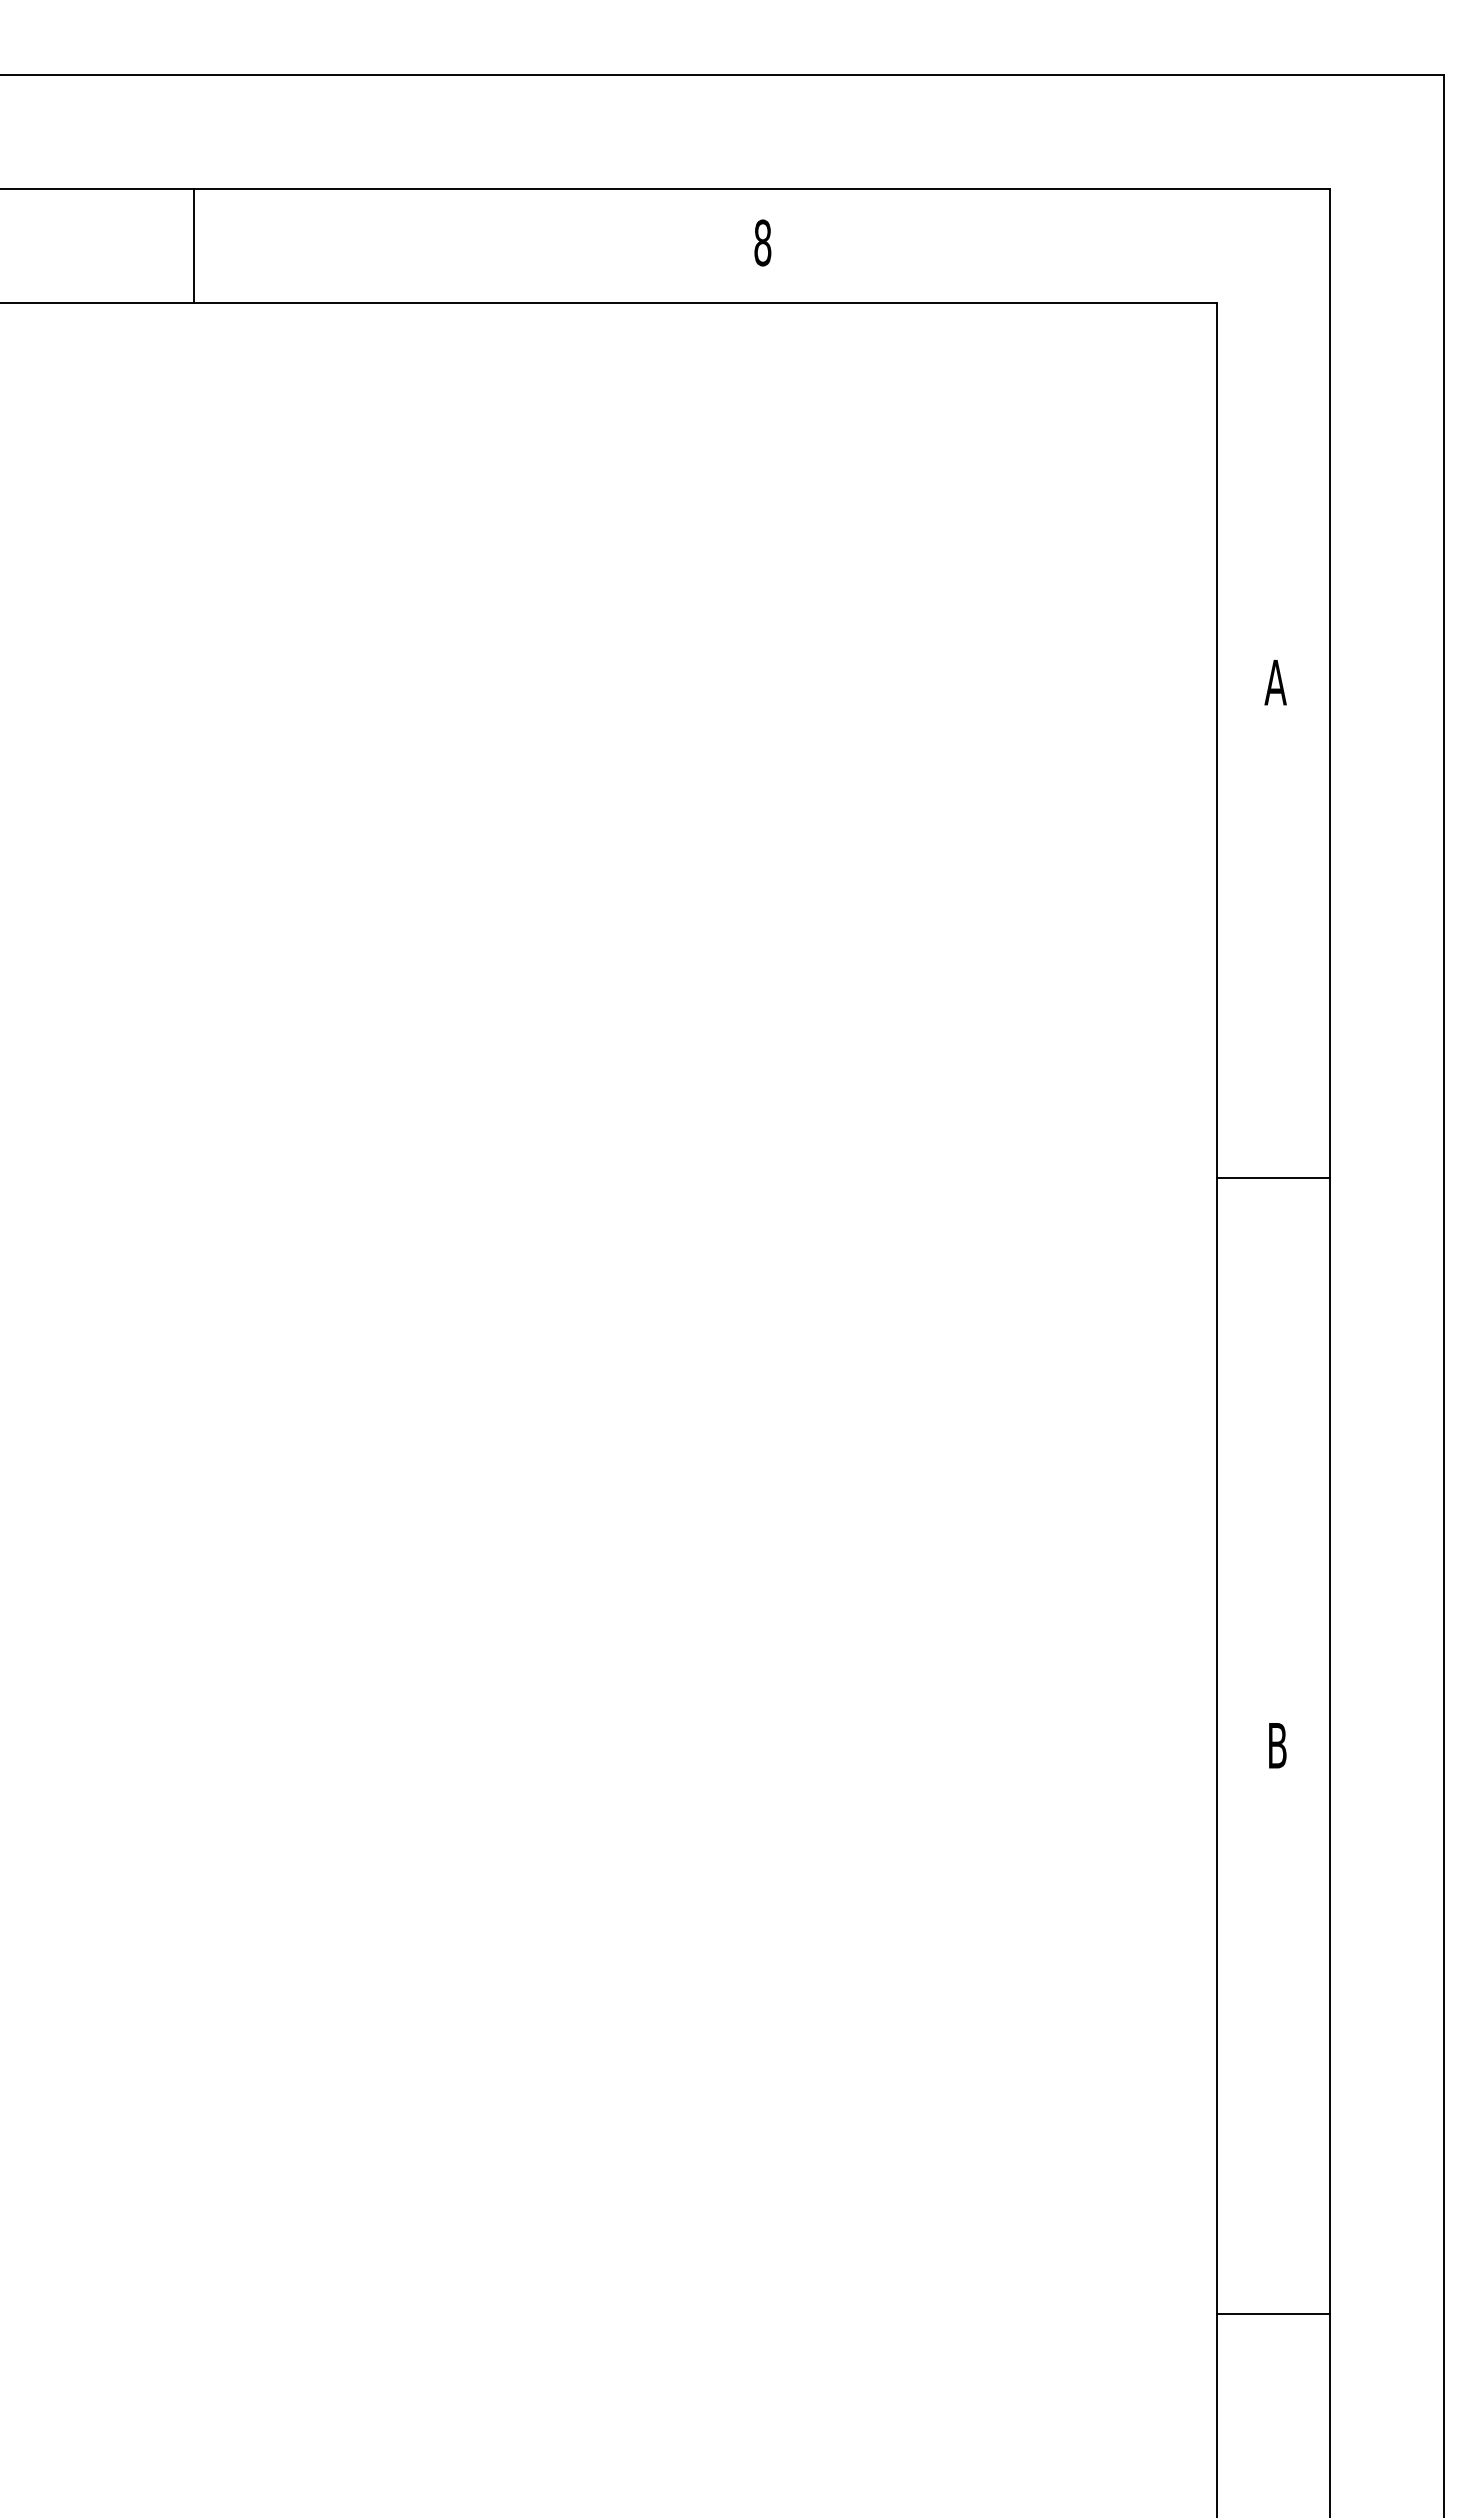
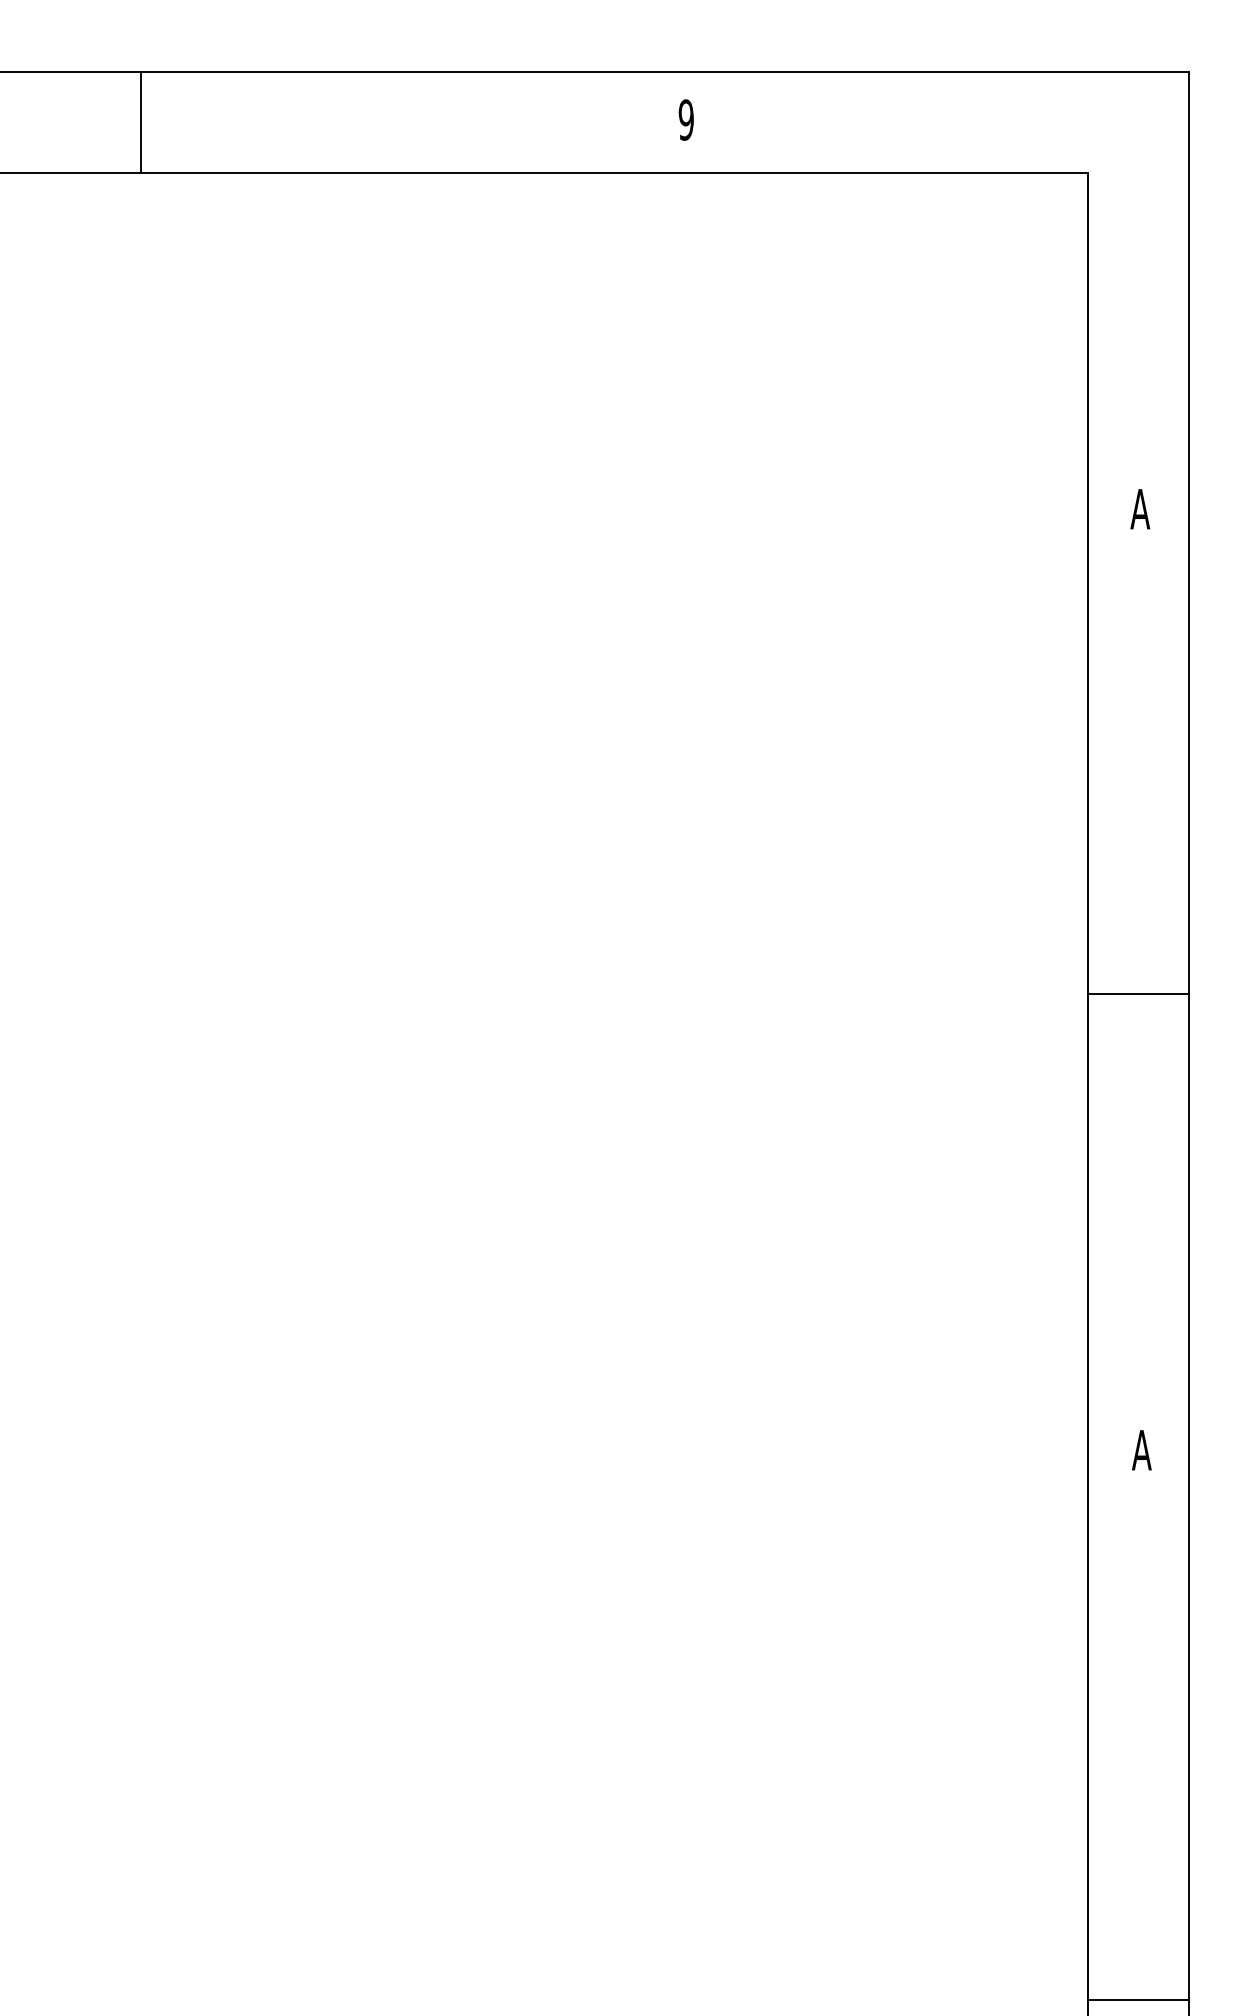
text: (762, 242) -> (686, 119), 8 -> 9
line: (193, 245) -> (140, 122), moved
line: (1273, 1177) -> (1138, 993), moved
text: (1277, 1745) -> (1141, 1450), B -> A
line: (1273, 2314) -> (1138, 2000), moved

